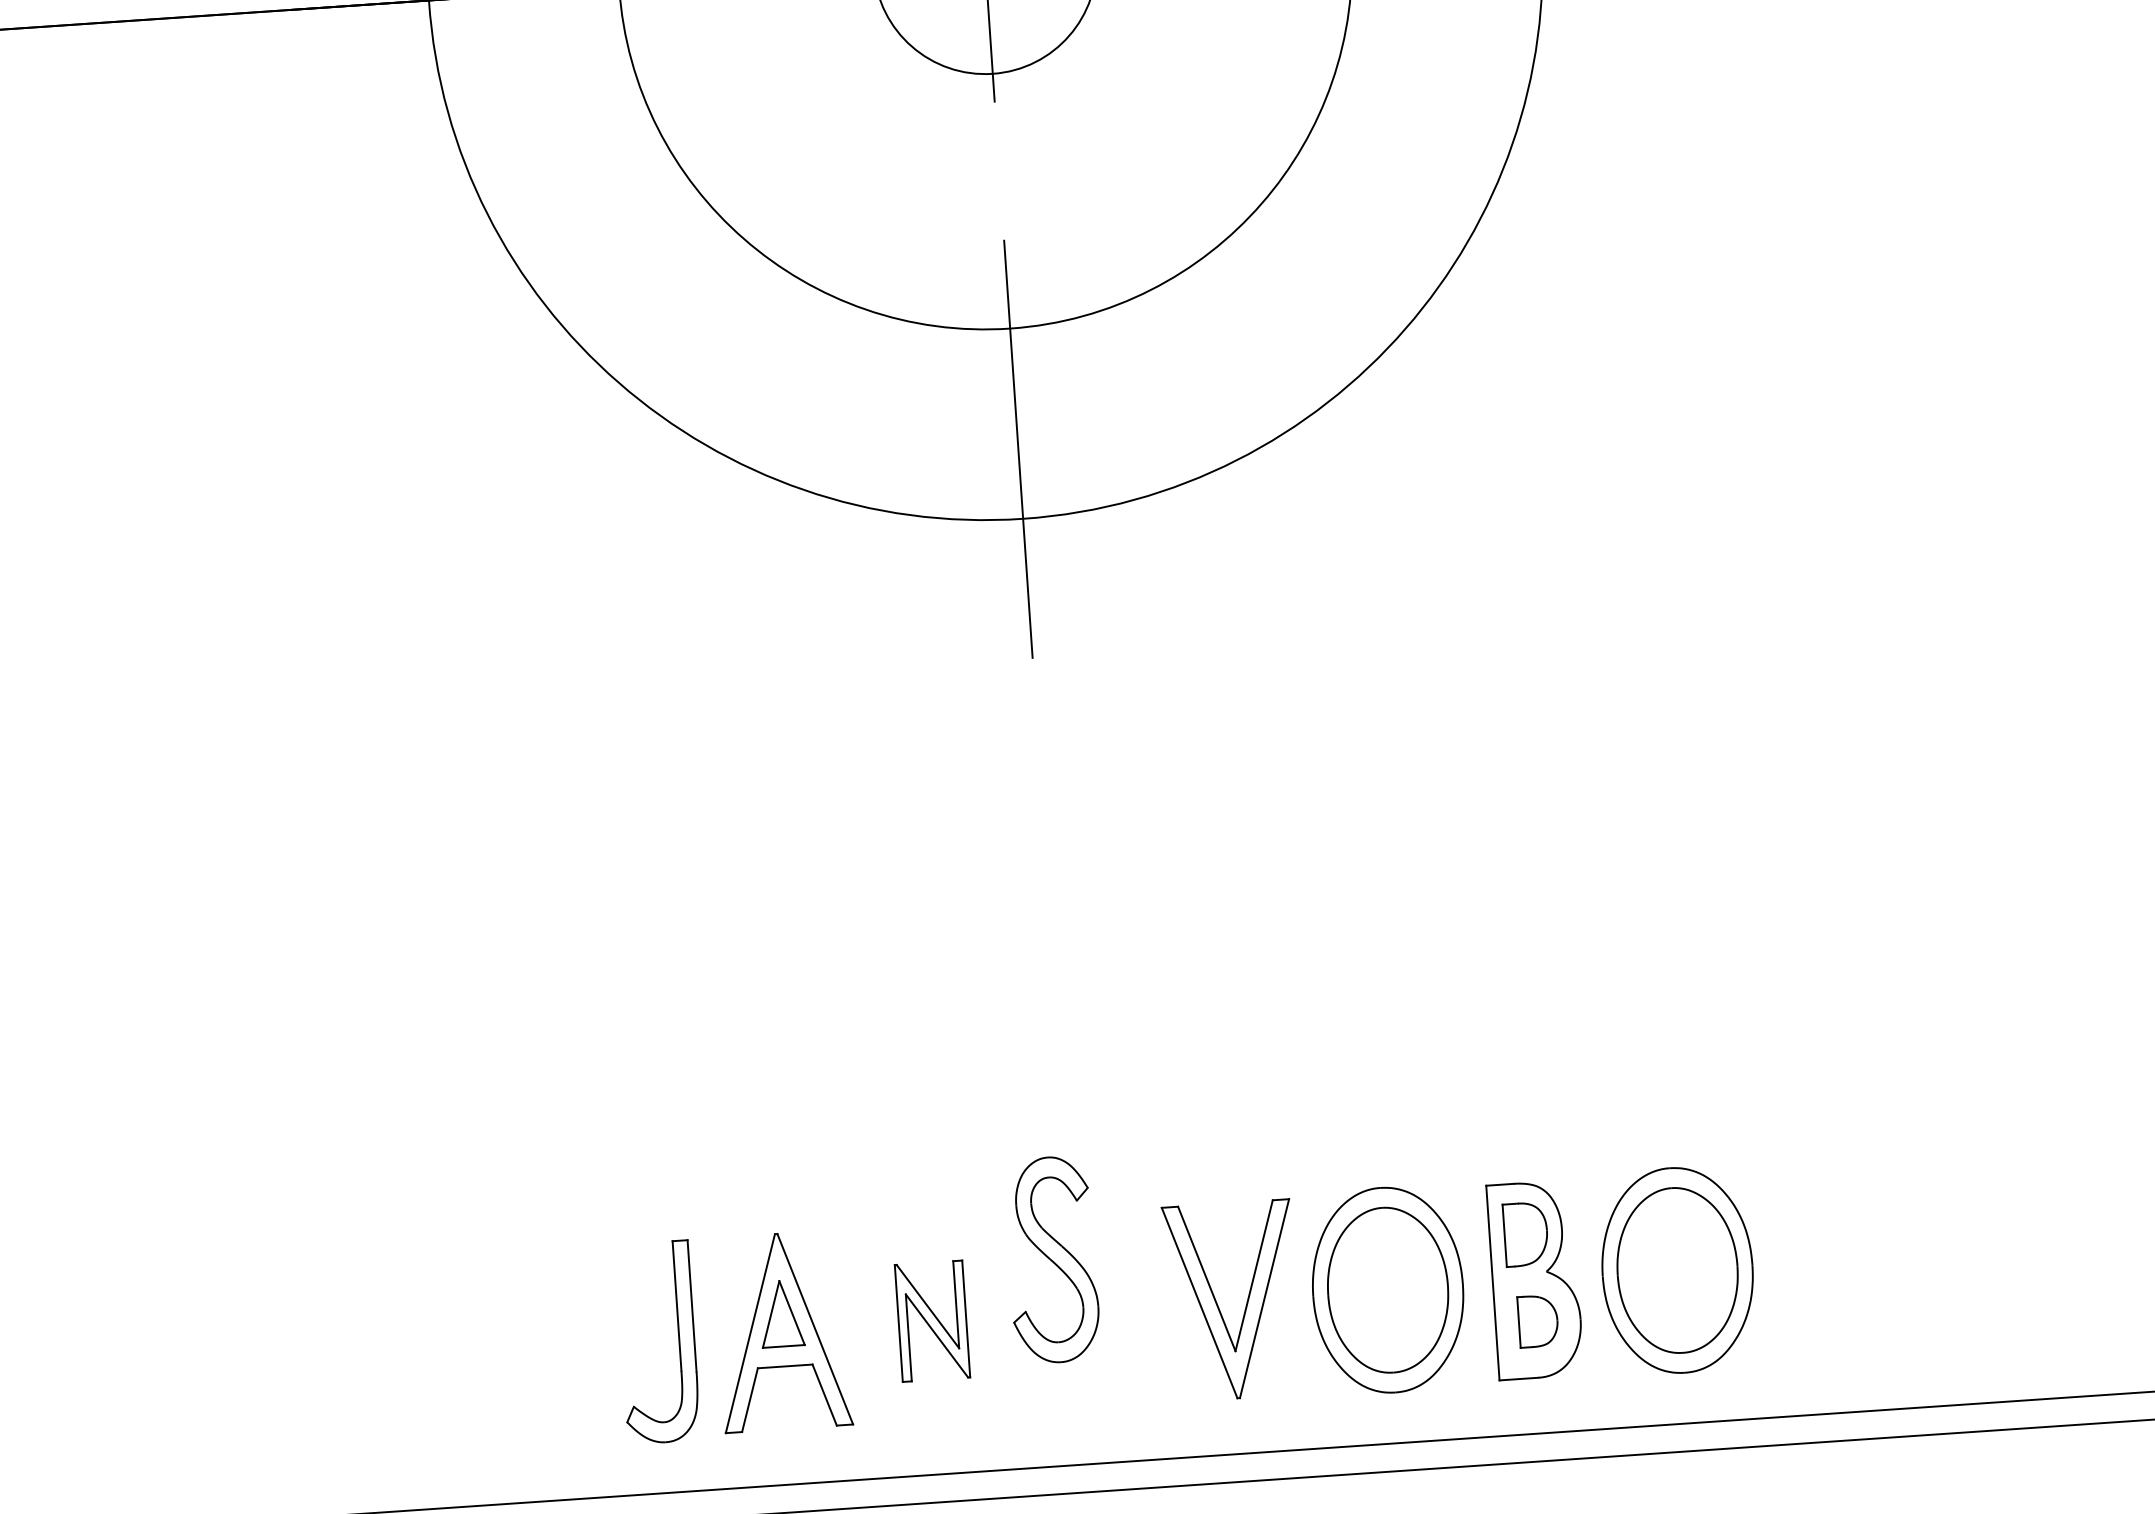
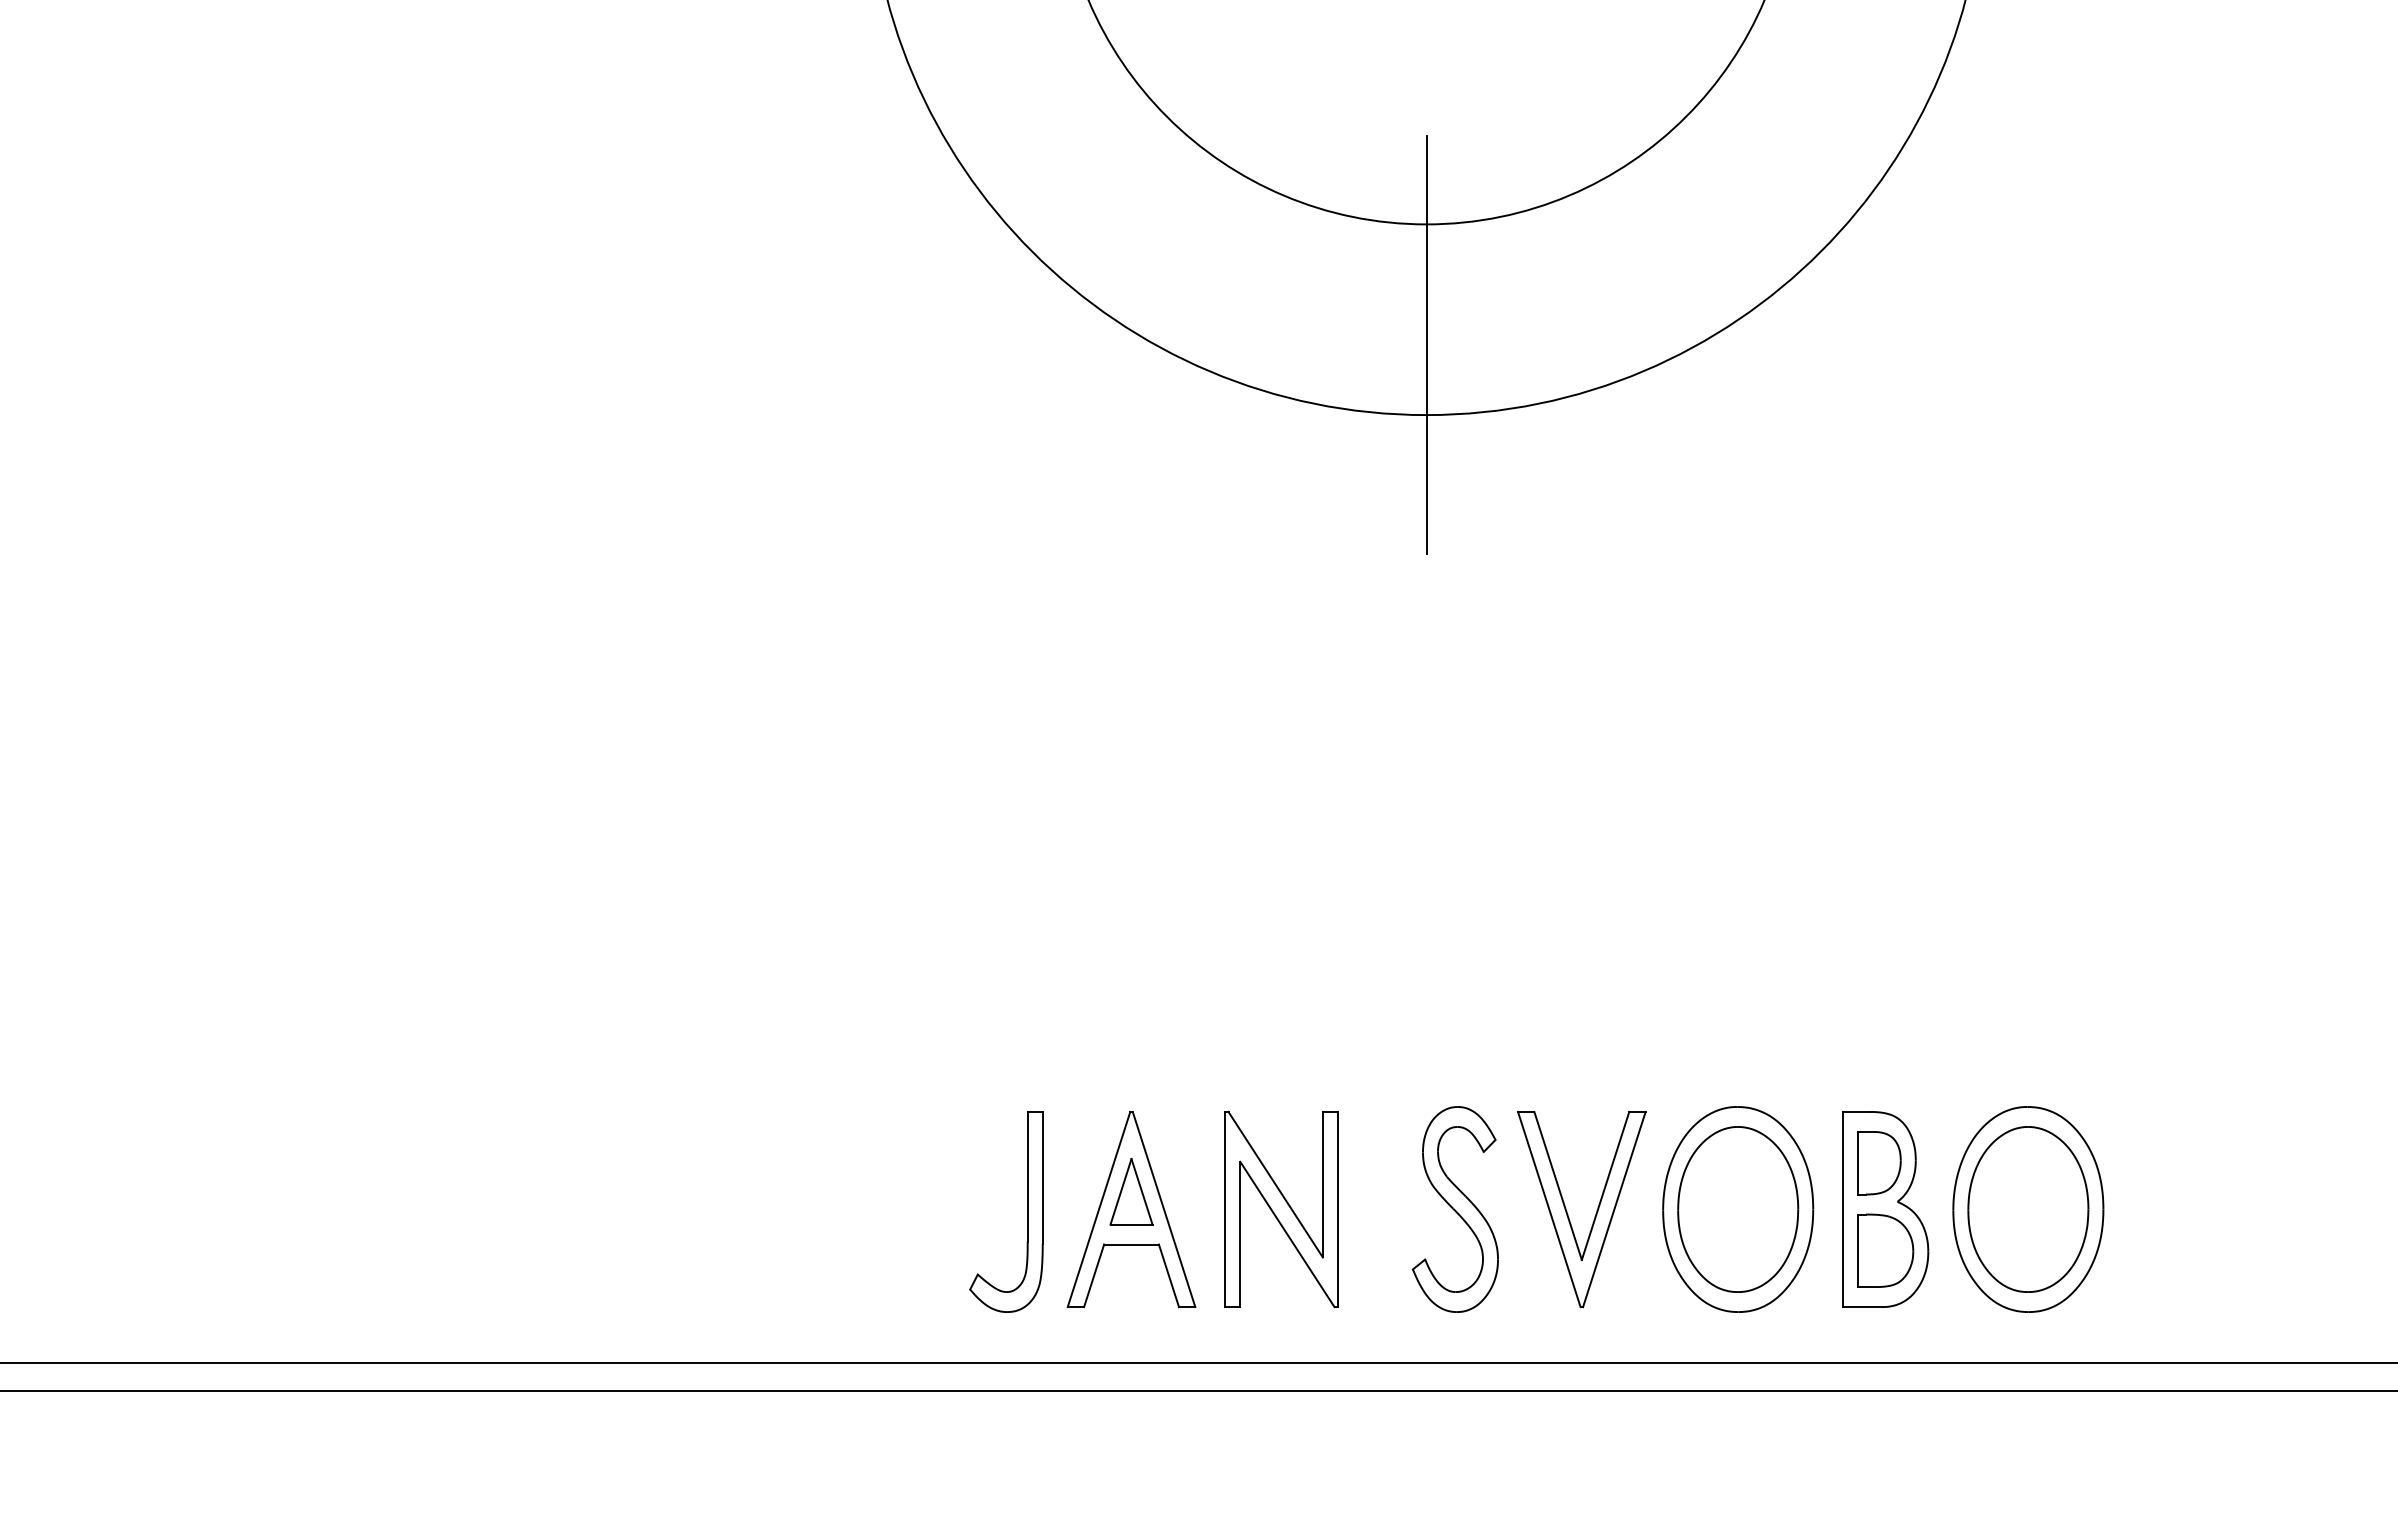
part: (1051, 1260) -> (1454, 1209), moved
part: (932, 1321) -> (1281, 1209), size x1.67
part: (1537, 1321) -> (1885, 1250), size x1.43

